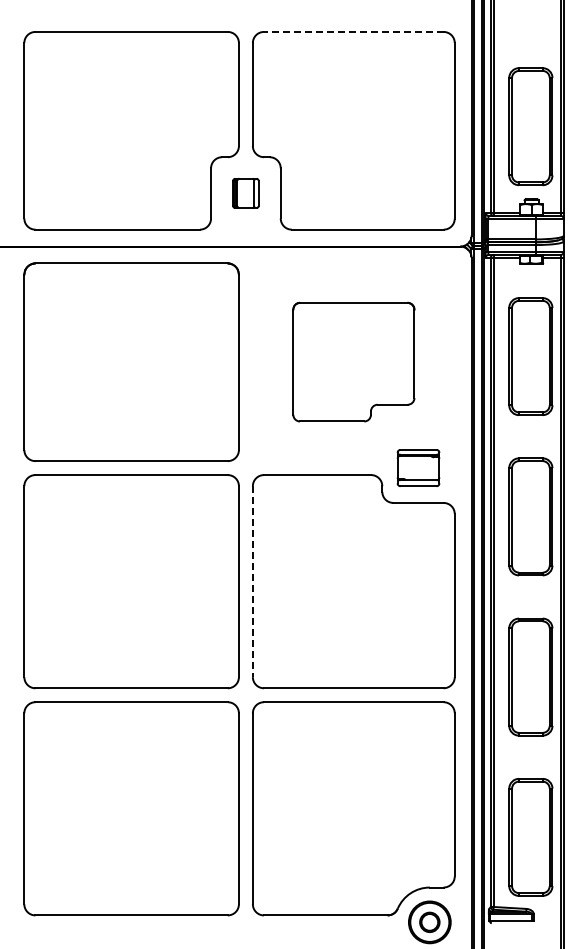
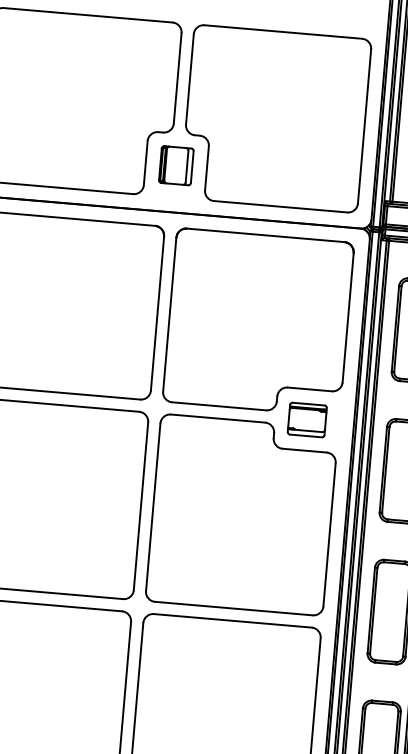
line: (353, 31) -> (283, 31), dashed -> solid
part: (245, 193) -> (176, 165), size x1.43
part: (353, 361) -> (258, 321), size x1.67
line: (252, 582) -> (152, 508), dashed -> solid

